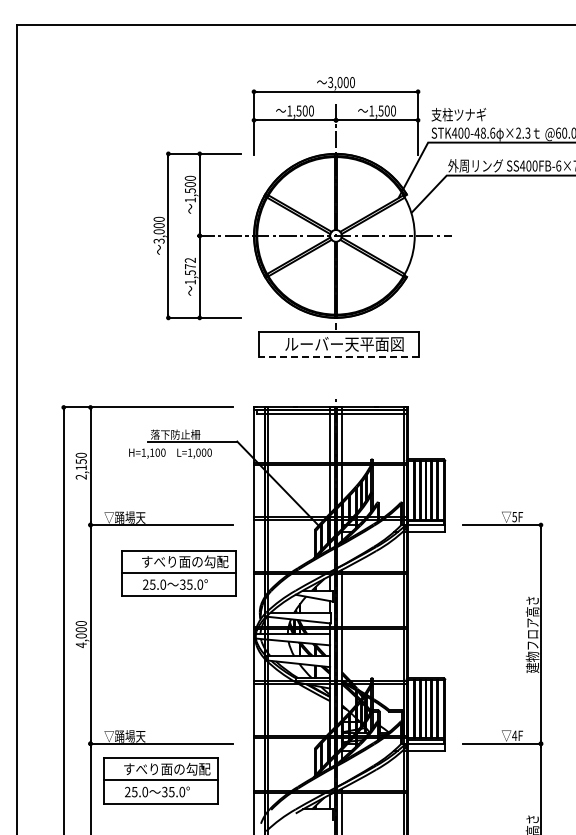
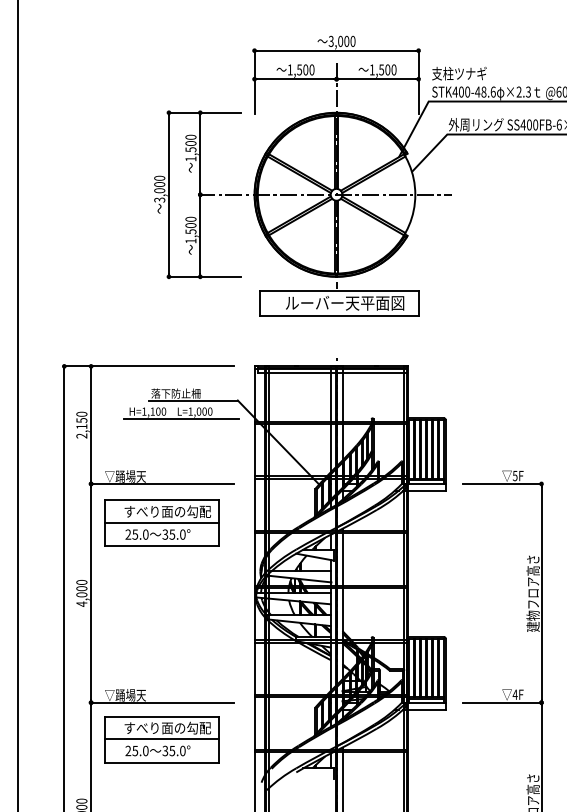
text: (189, 263) -> (190, 222), 1,572 -> 1,500
line: (338, 356) -> (339, 315), dashed -> solid
line: (180, 459) -> (181, 418), added
part: (178, 573) -> (161, 523), moved

